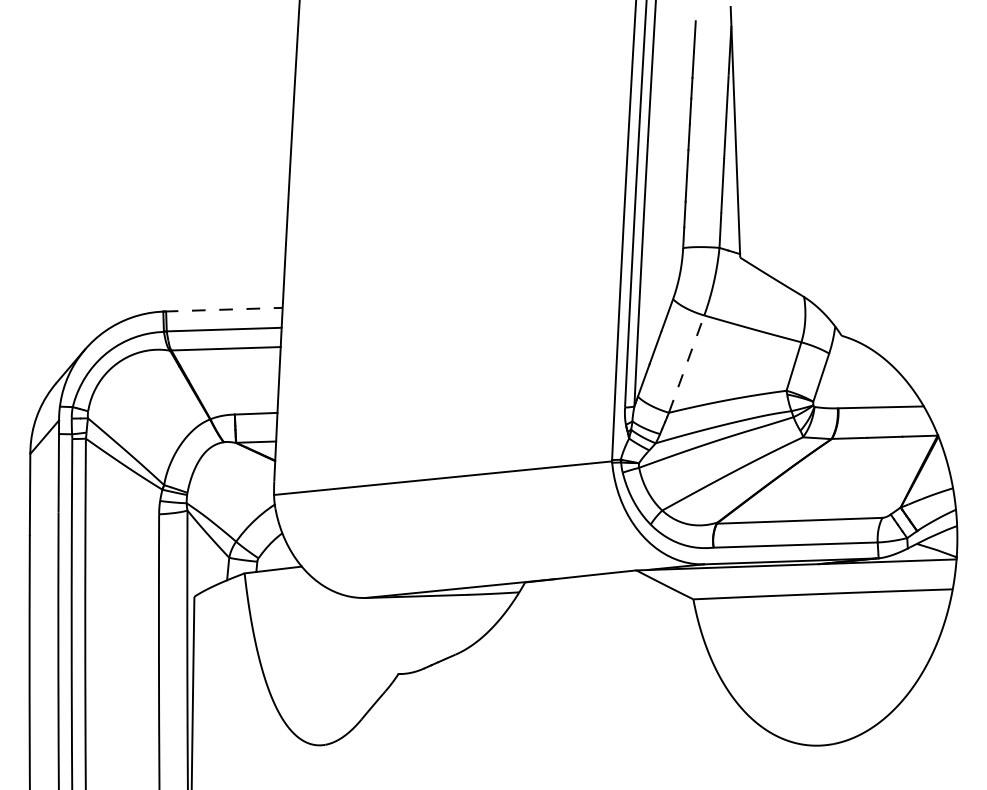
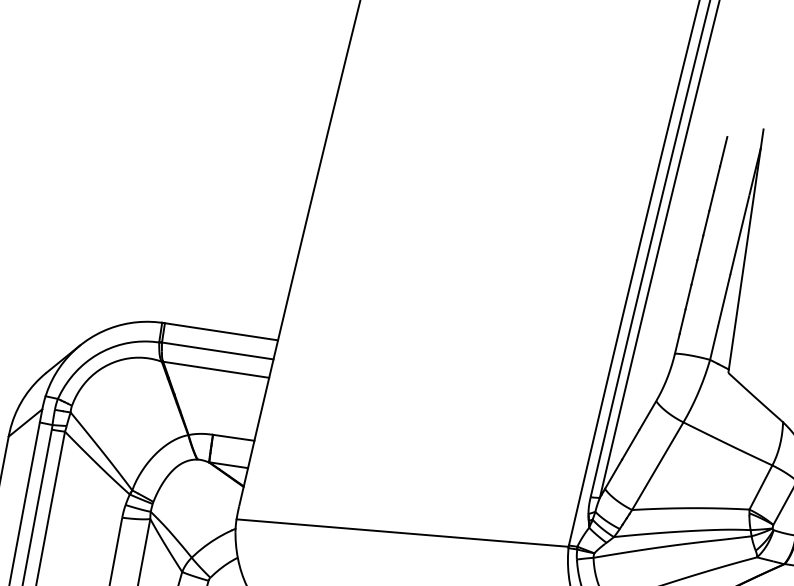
line: (224, 309) -> (221, 331), dashed -> solid
line: (686, 364) -> (657, 466), dashed -> solid

